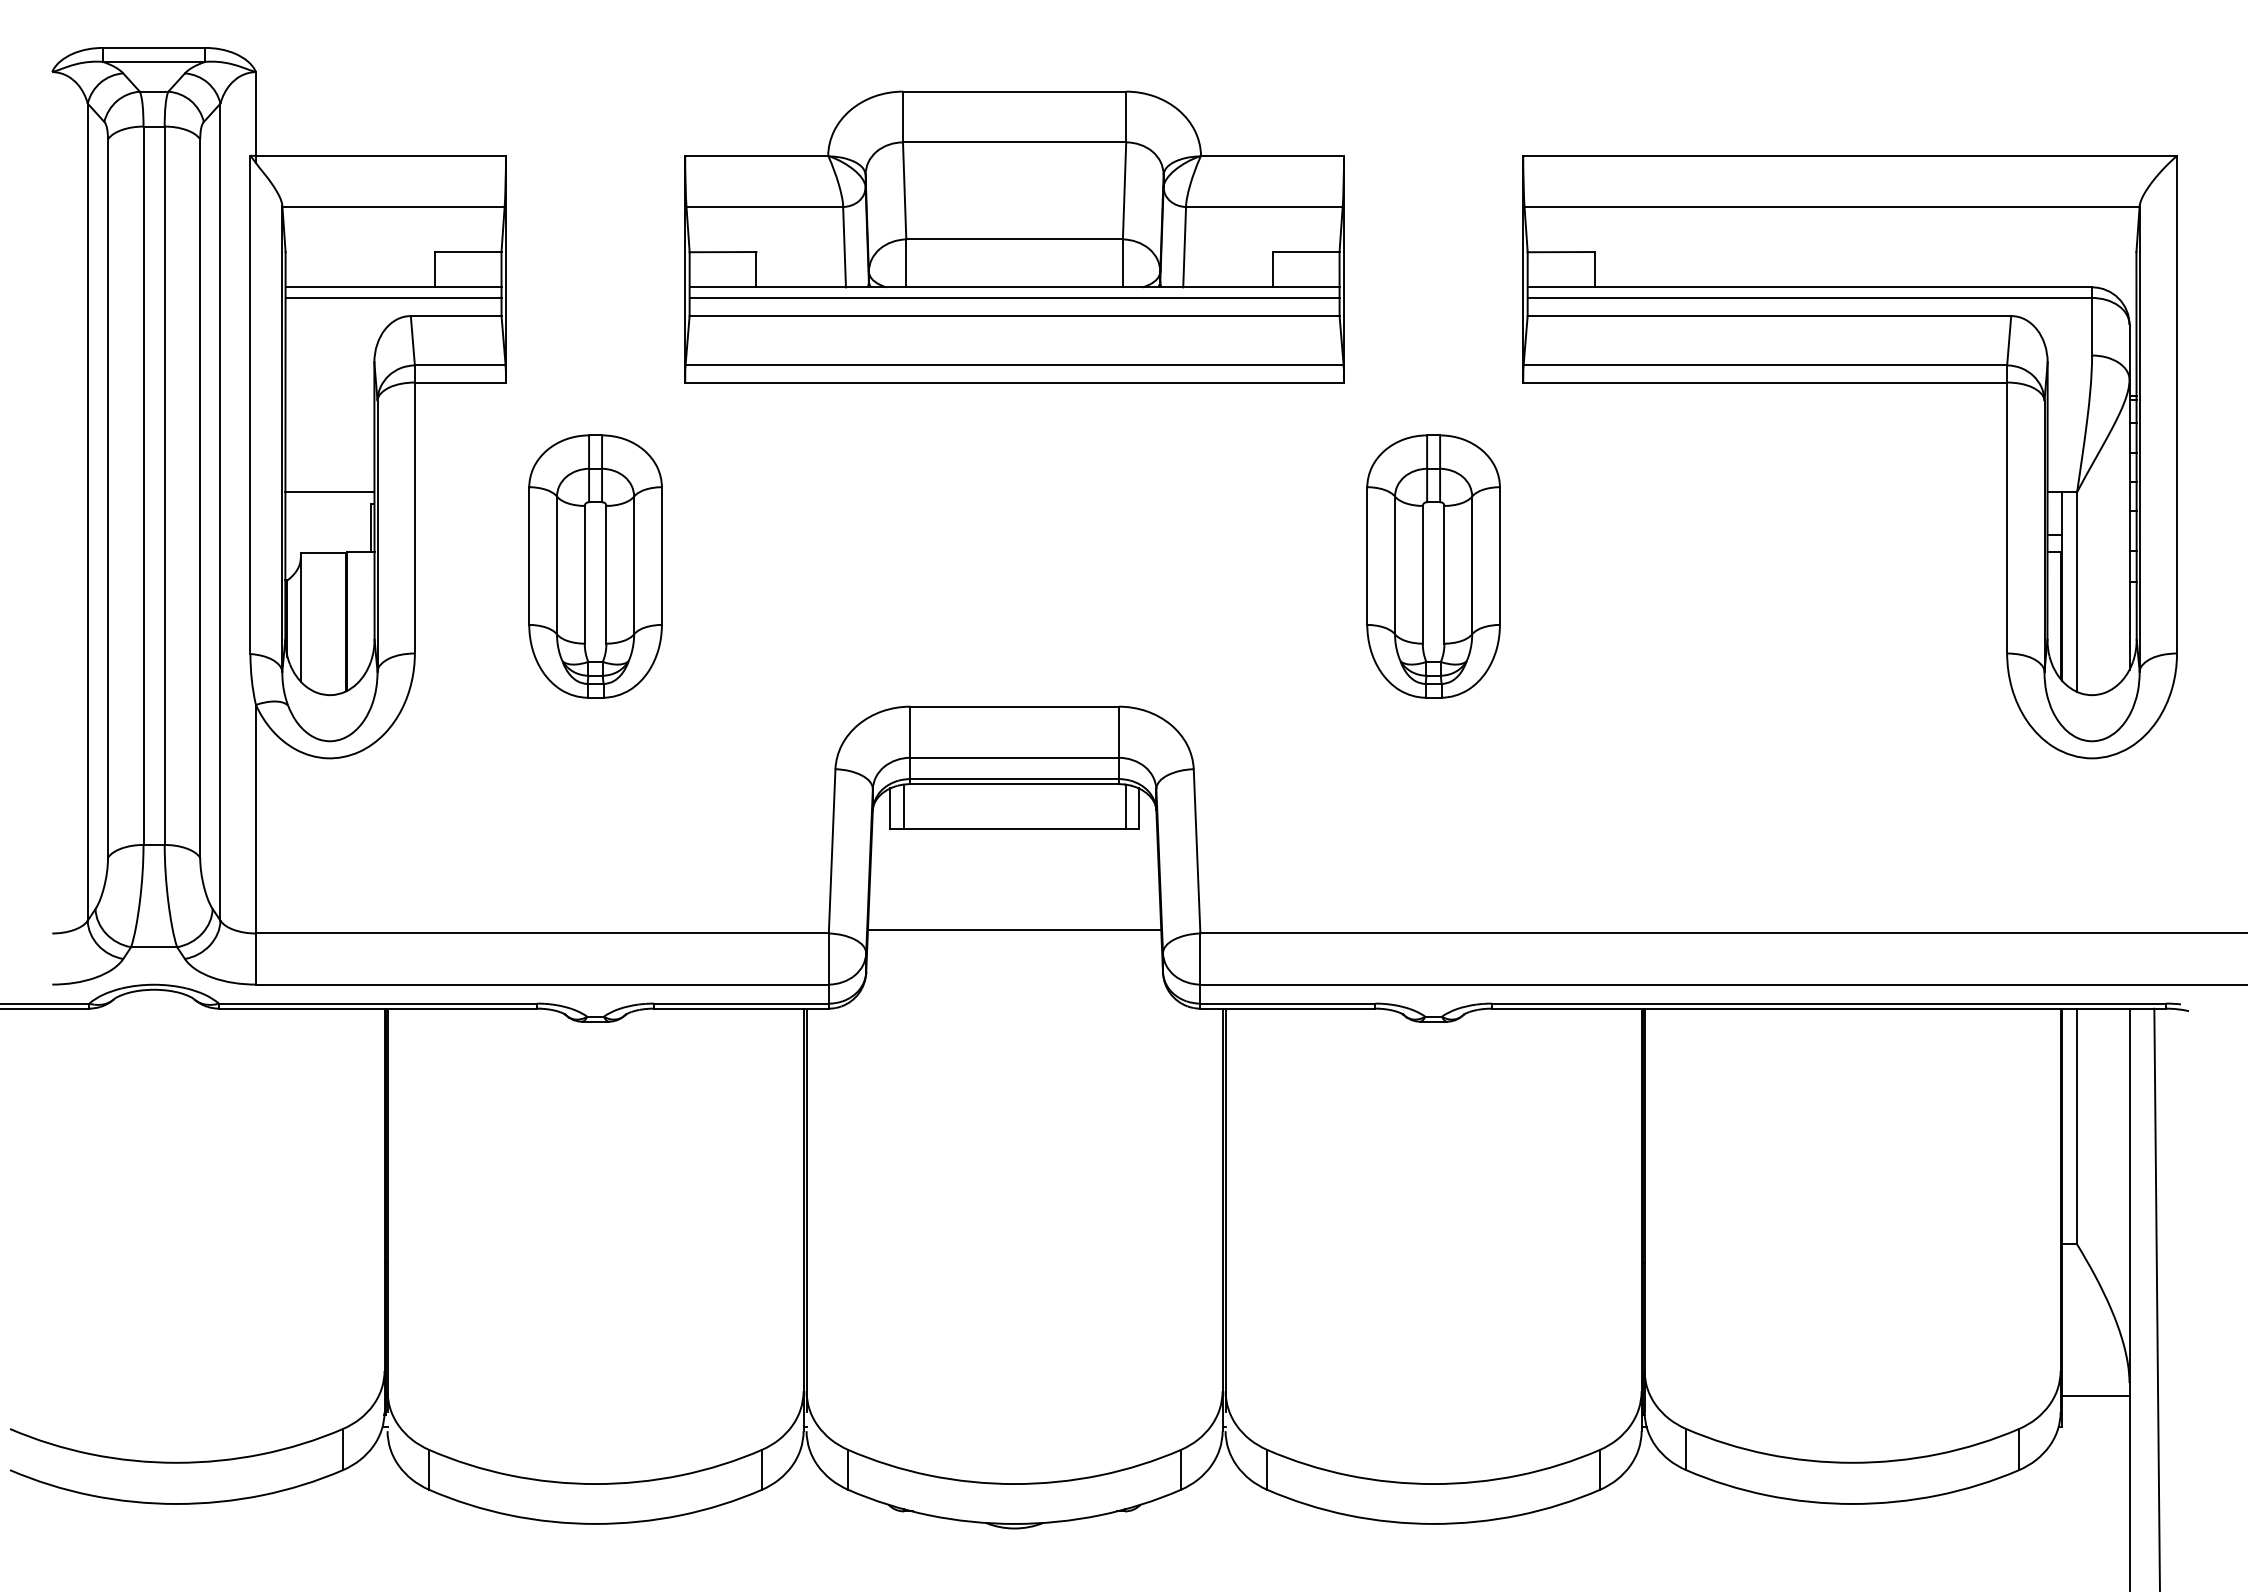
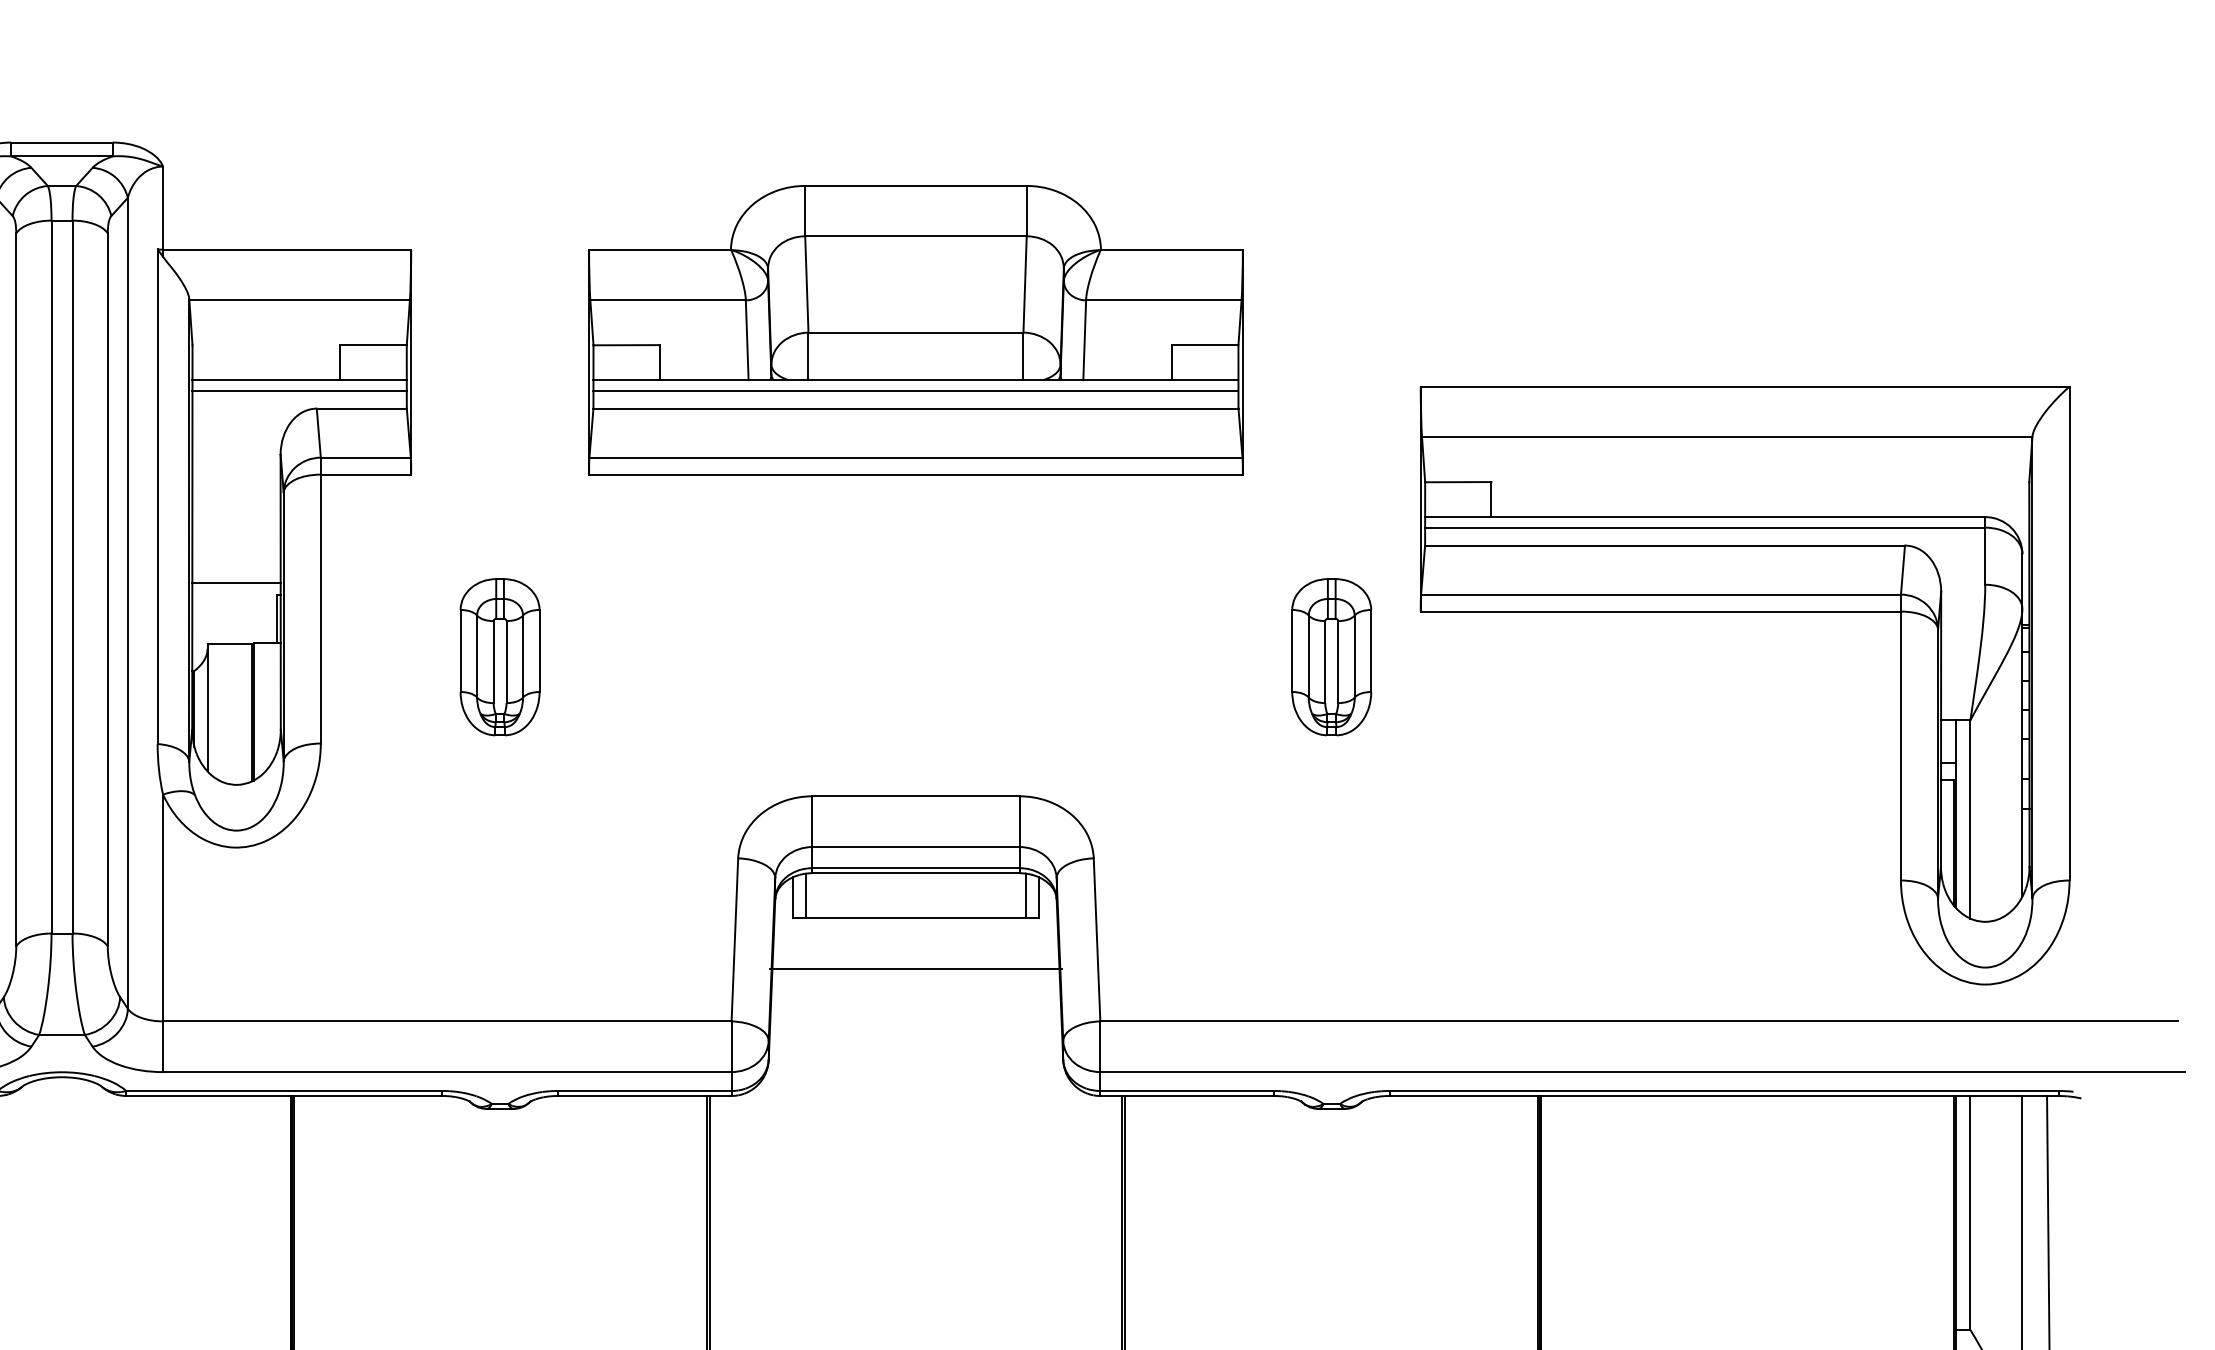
part: (1849, 383) -> (1744, 612), moved
part: (595, 566) -> (500, 657), size x0.6
part: (1433, 566) -> (1331, 657), size x0.6
line: (1014, 929) -> (915, 968), moved

